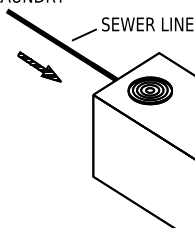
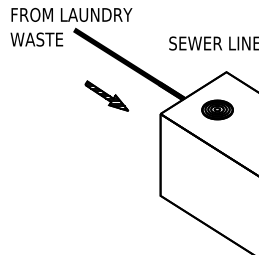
line: (84, 34) -> (151, 53), removed
part: (39, 66) -> (106, 95), moved
part: (150, 90) -> (217, 109), size x0.7

